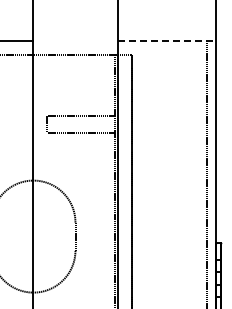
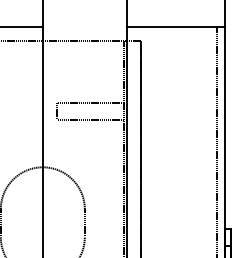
line: (167, 40) -> (176, 27), dashed -> solid

